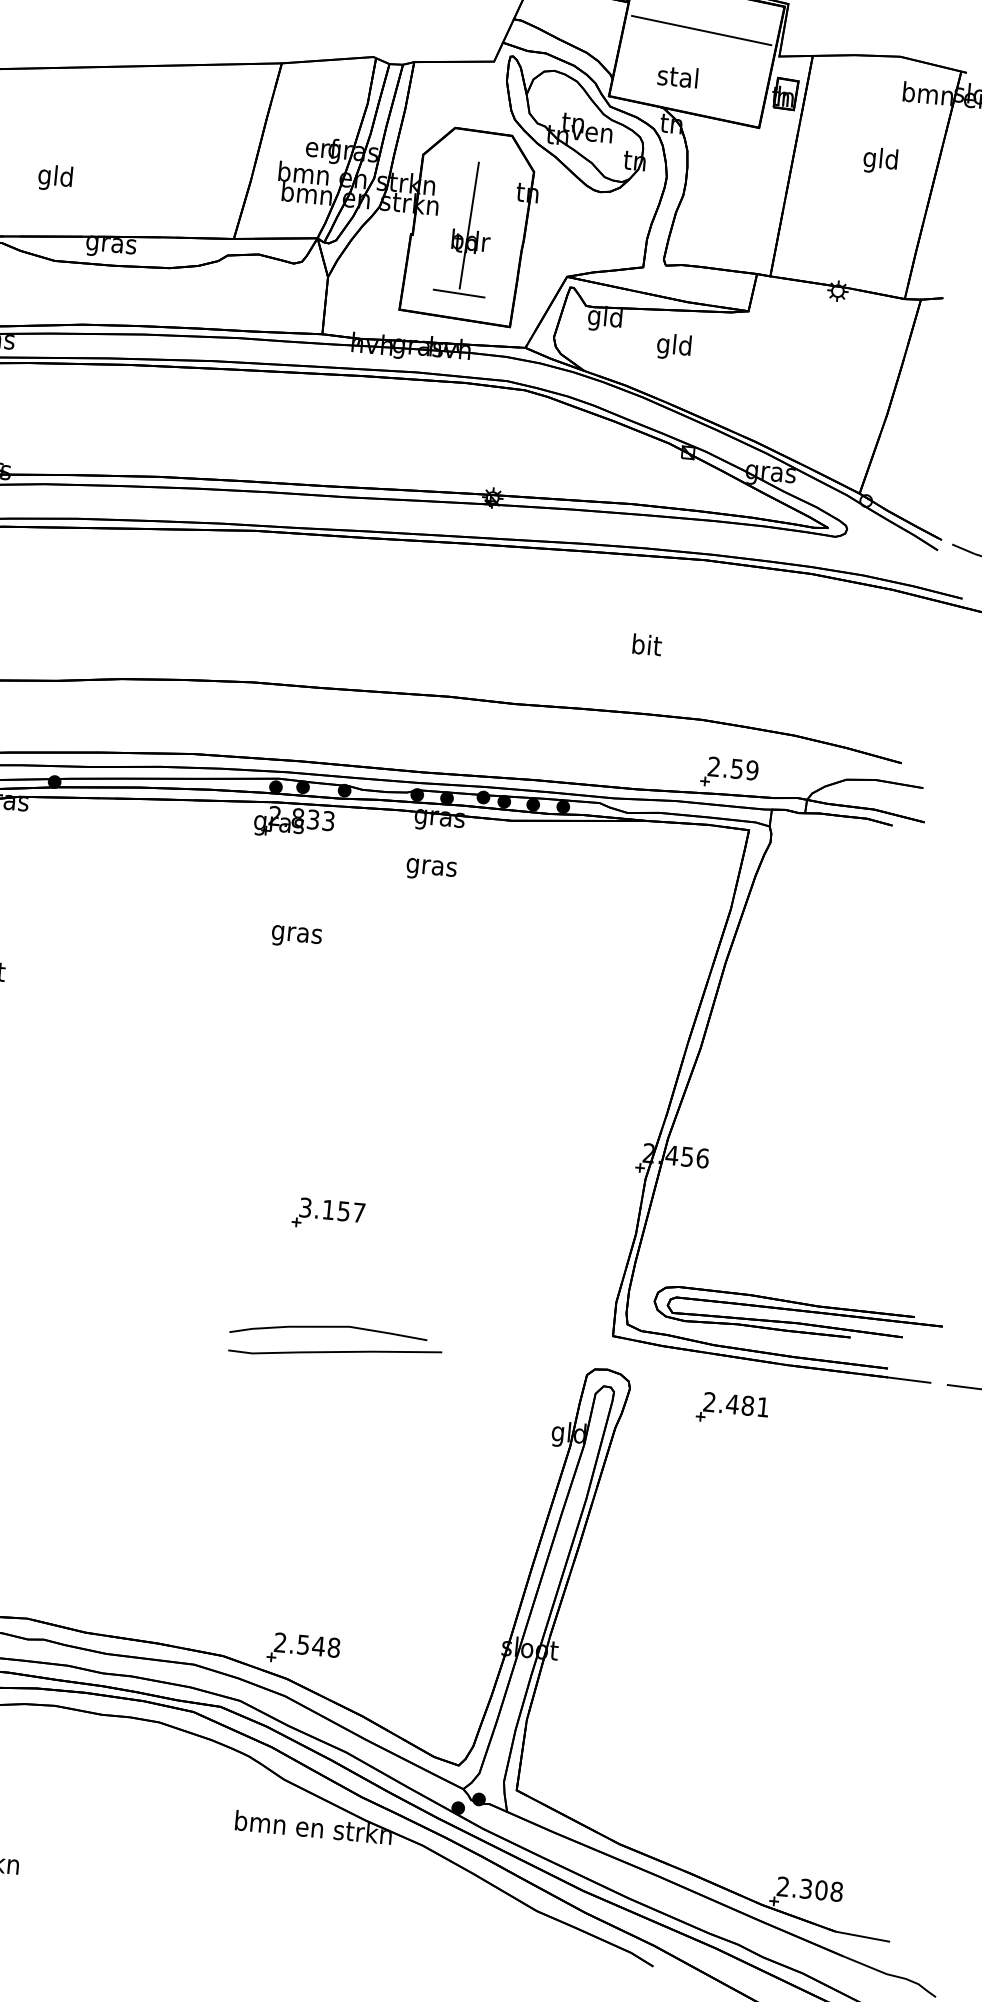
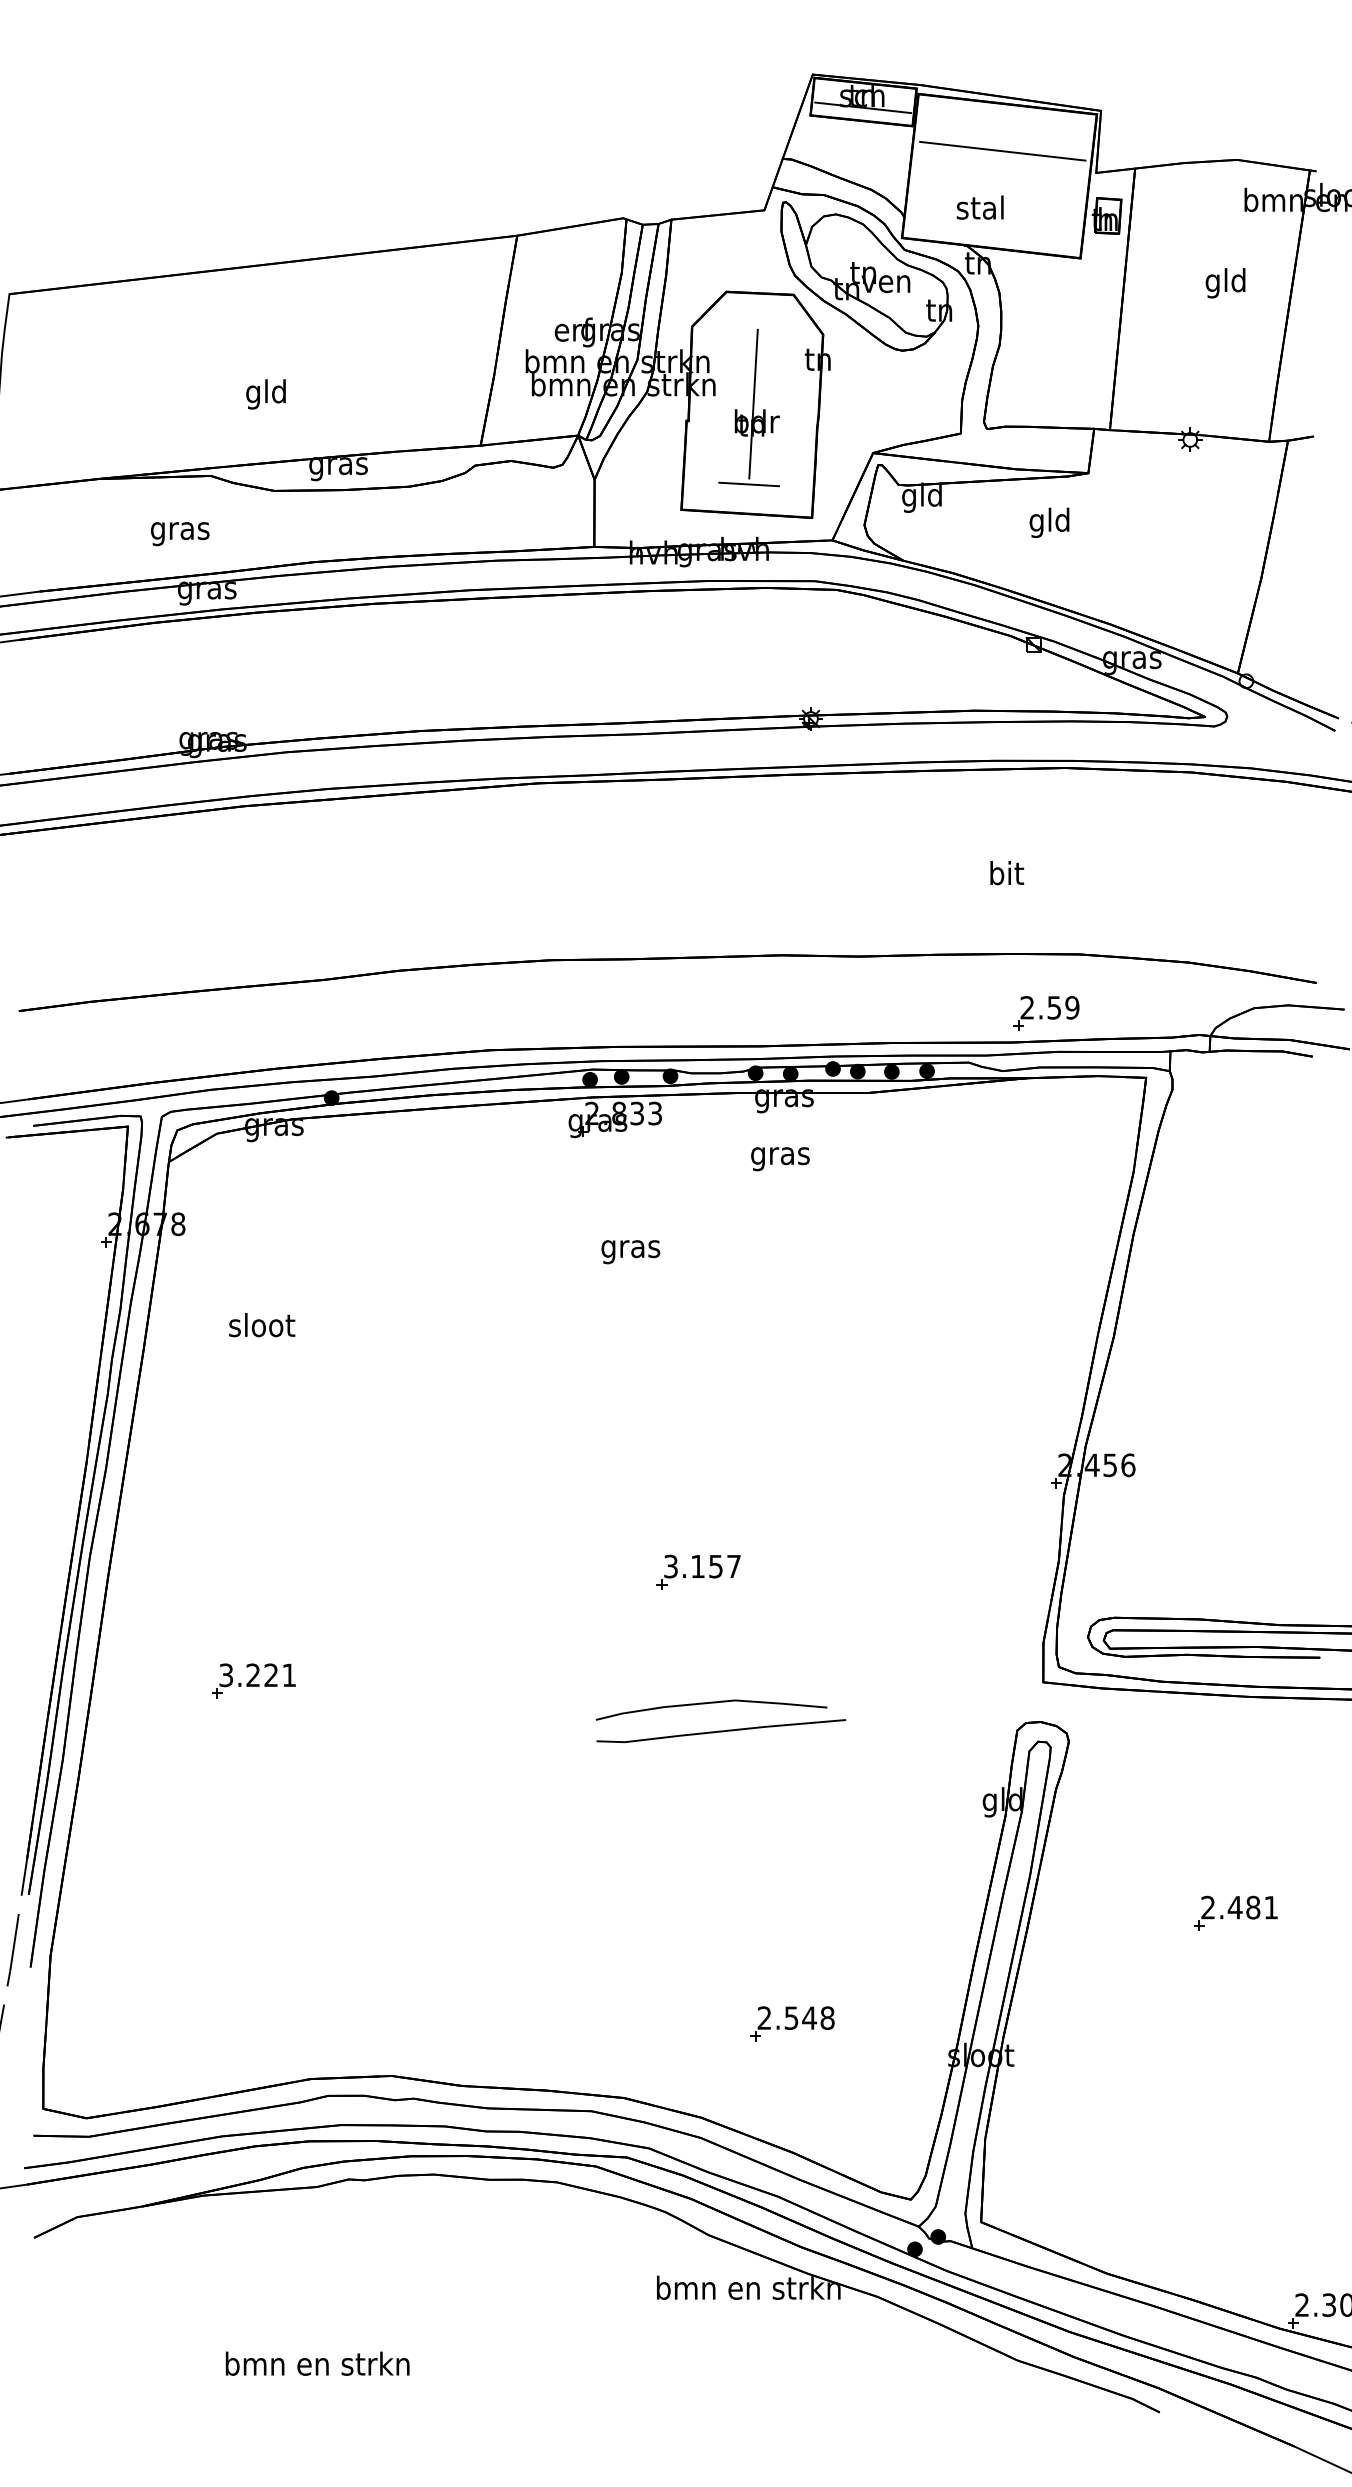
text: (674, 346) -> (1049, 522), moved
part: (729, 773) -> (1046, 1013), moved
part: (732, 1408) -> (1235, 1912), moved
part: (303, 1649) -> (792, 2023), moved

